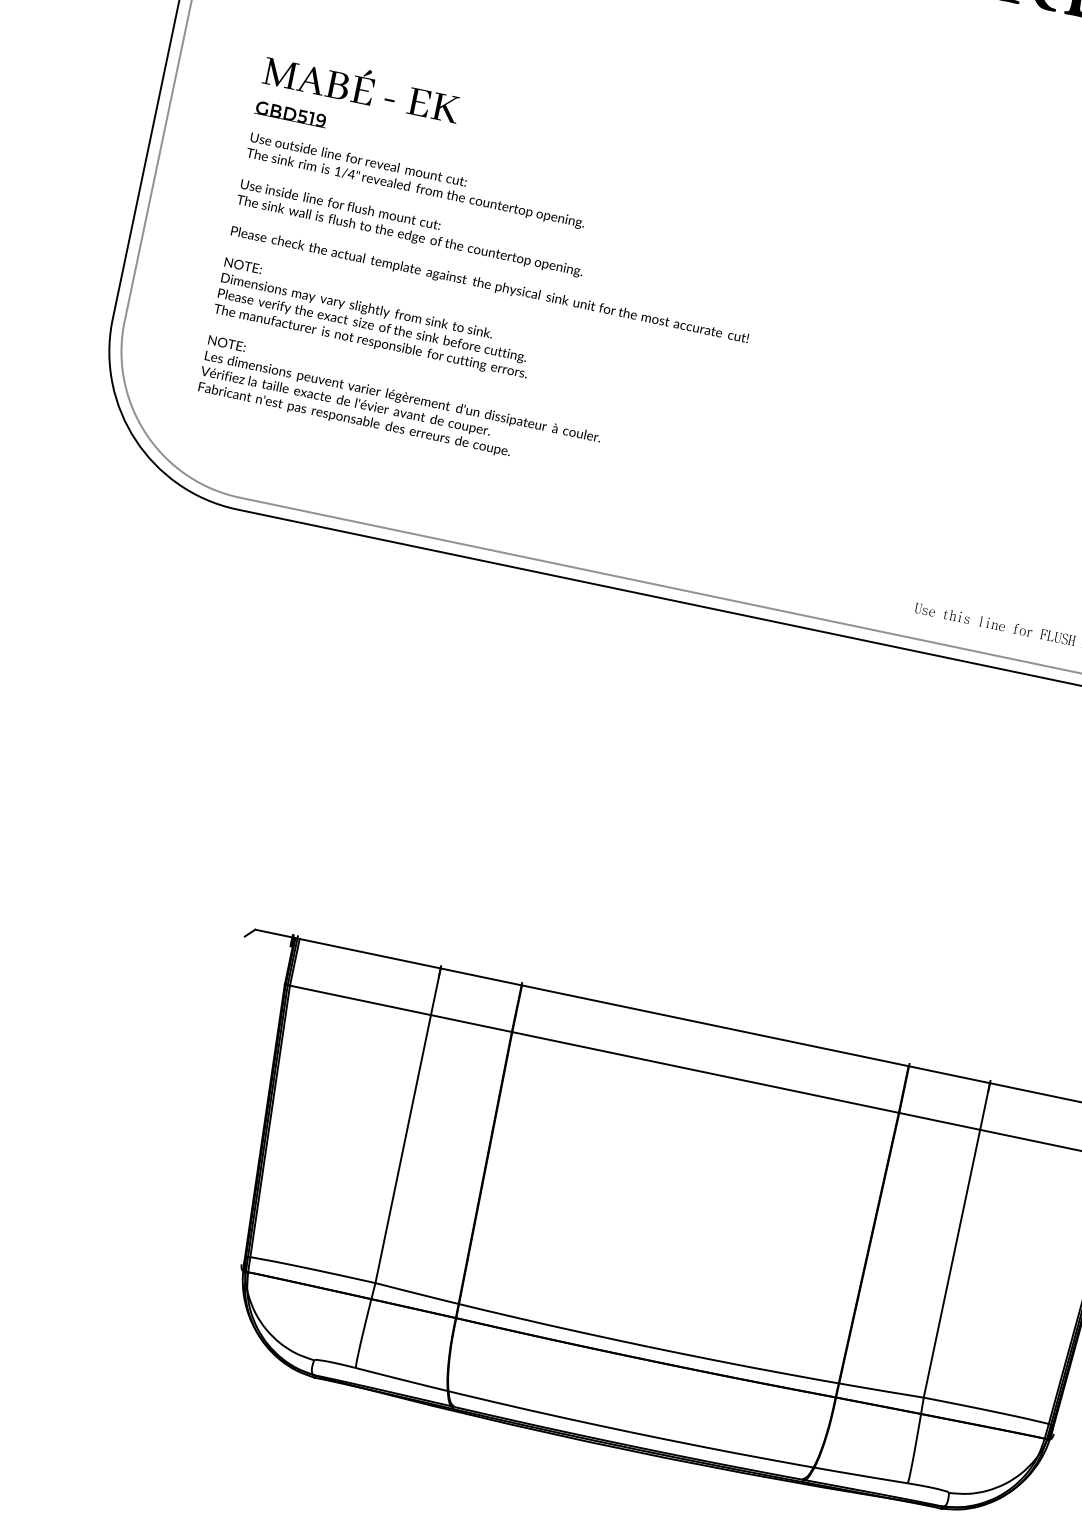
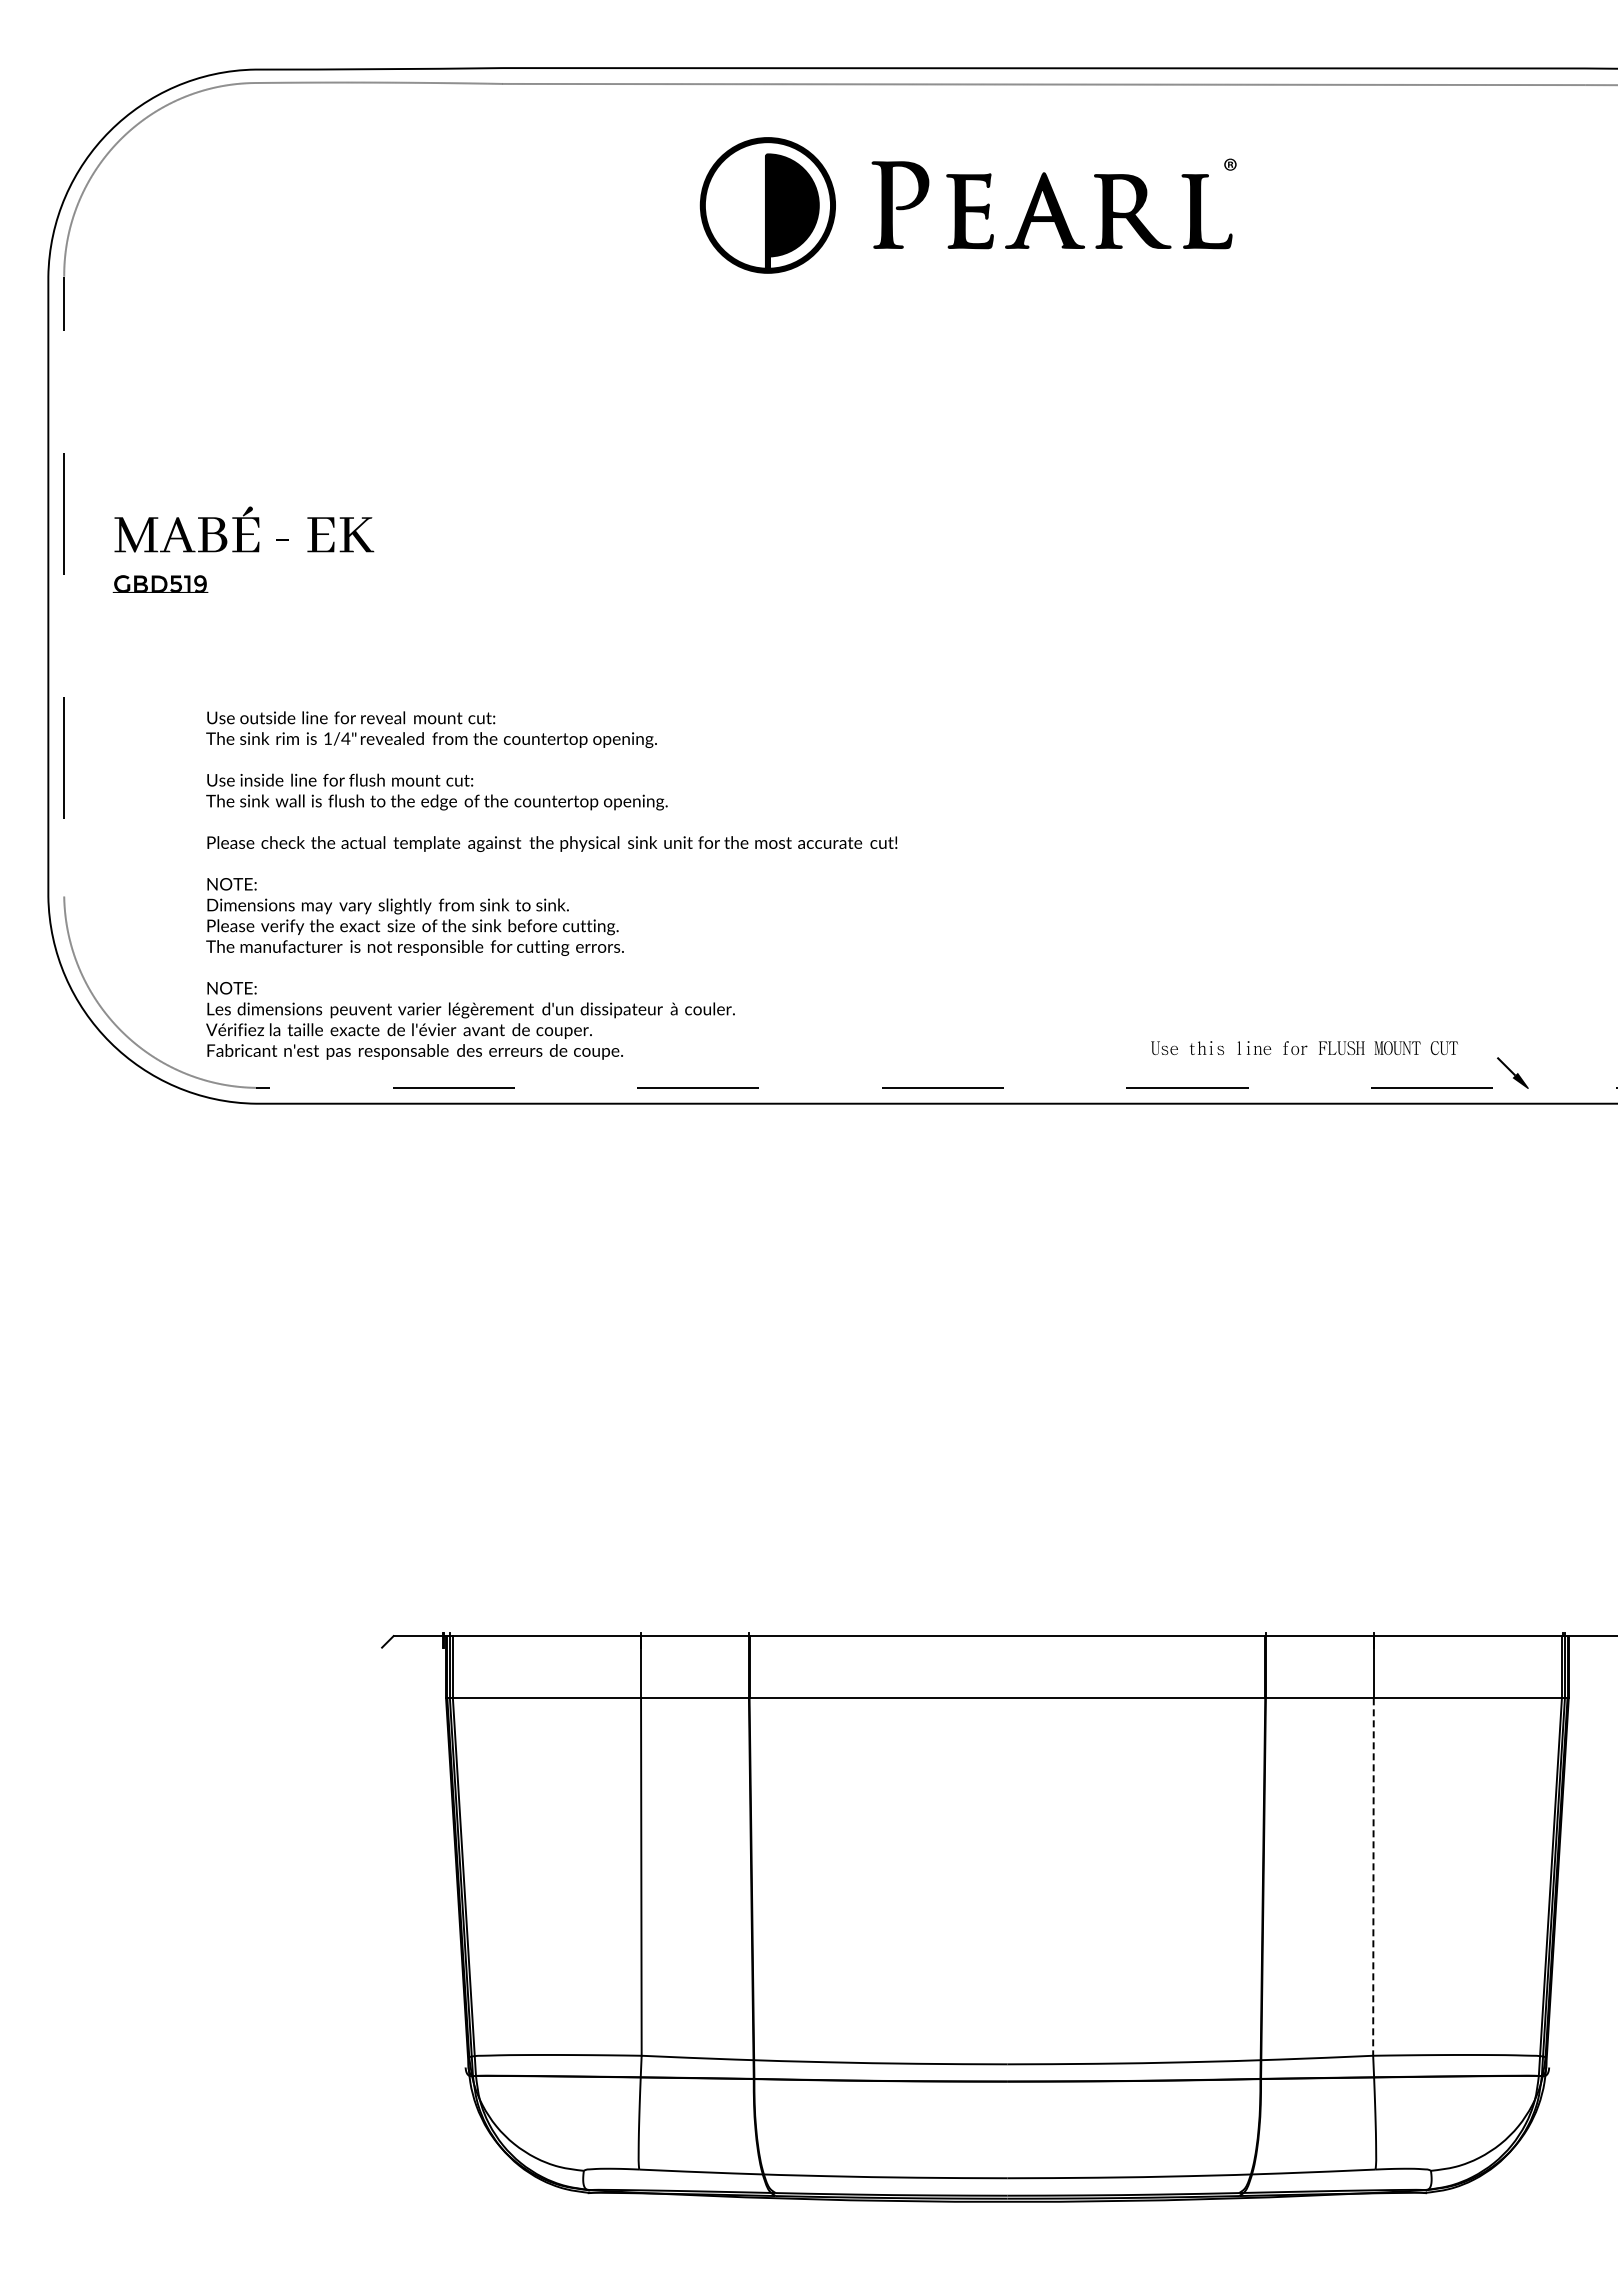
text: (358, 101) -> (243, 549), moved
text: (482, 316) -> (551, 885), moved
line: (951, 1264) -> (1373, 1877), solid -> dashed

